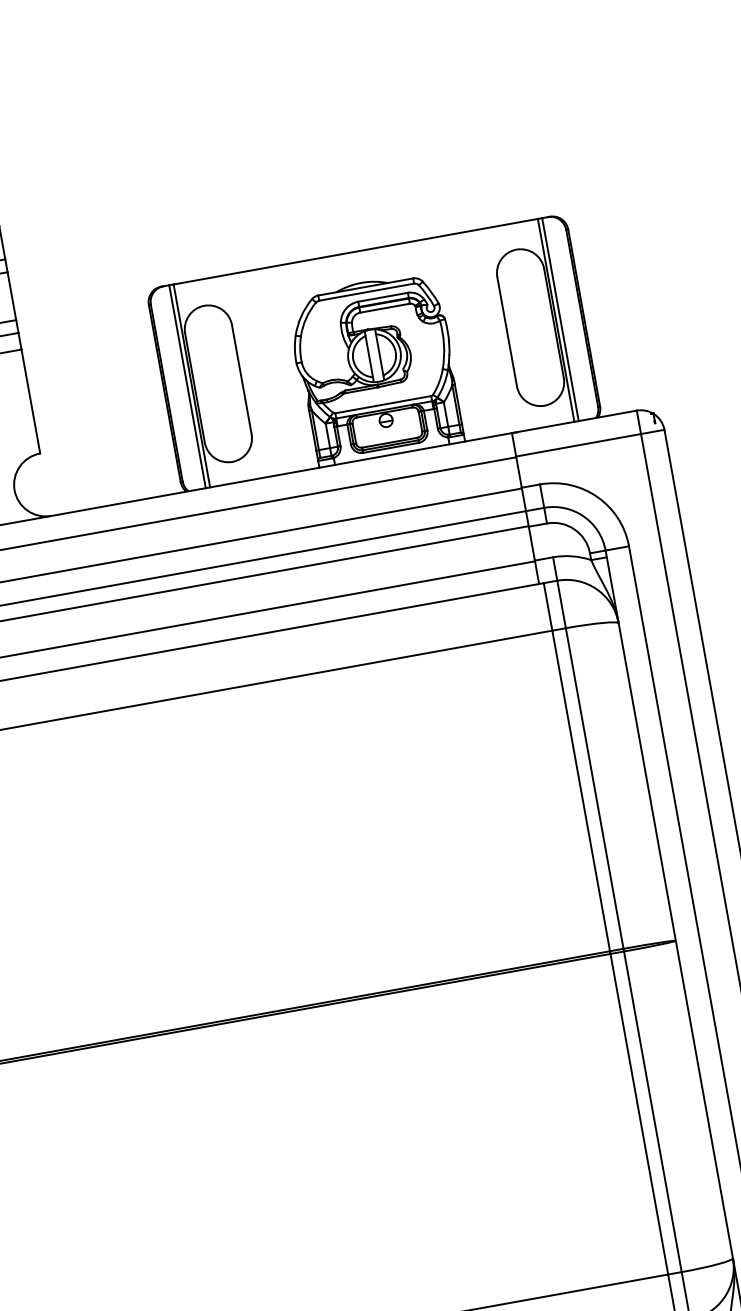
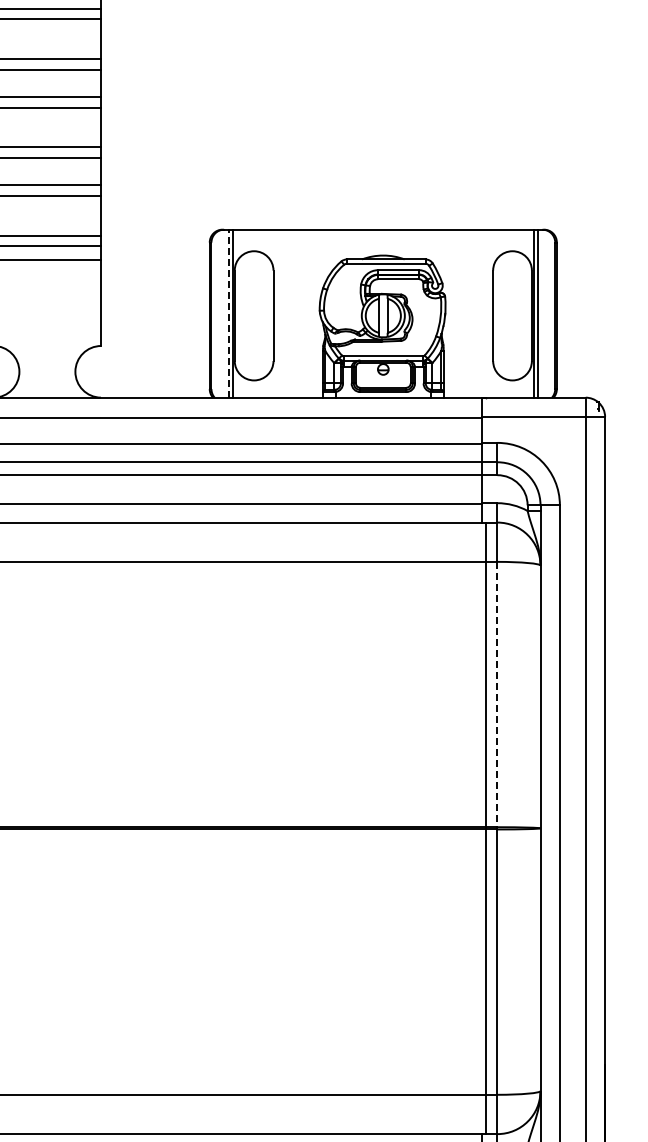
line: (186, 386) -> (228, 313), solid -> dashed
line: (594, 788) -> (497, 694), solid -> dashed

